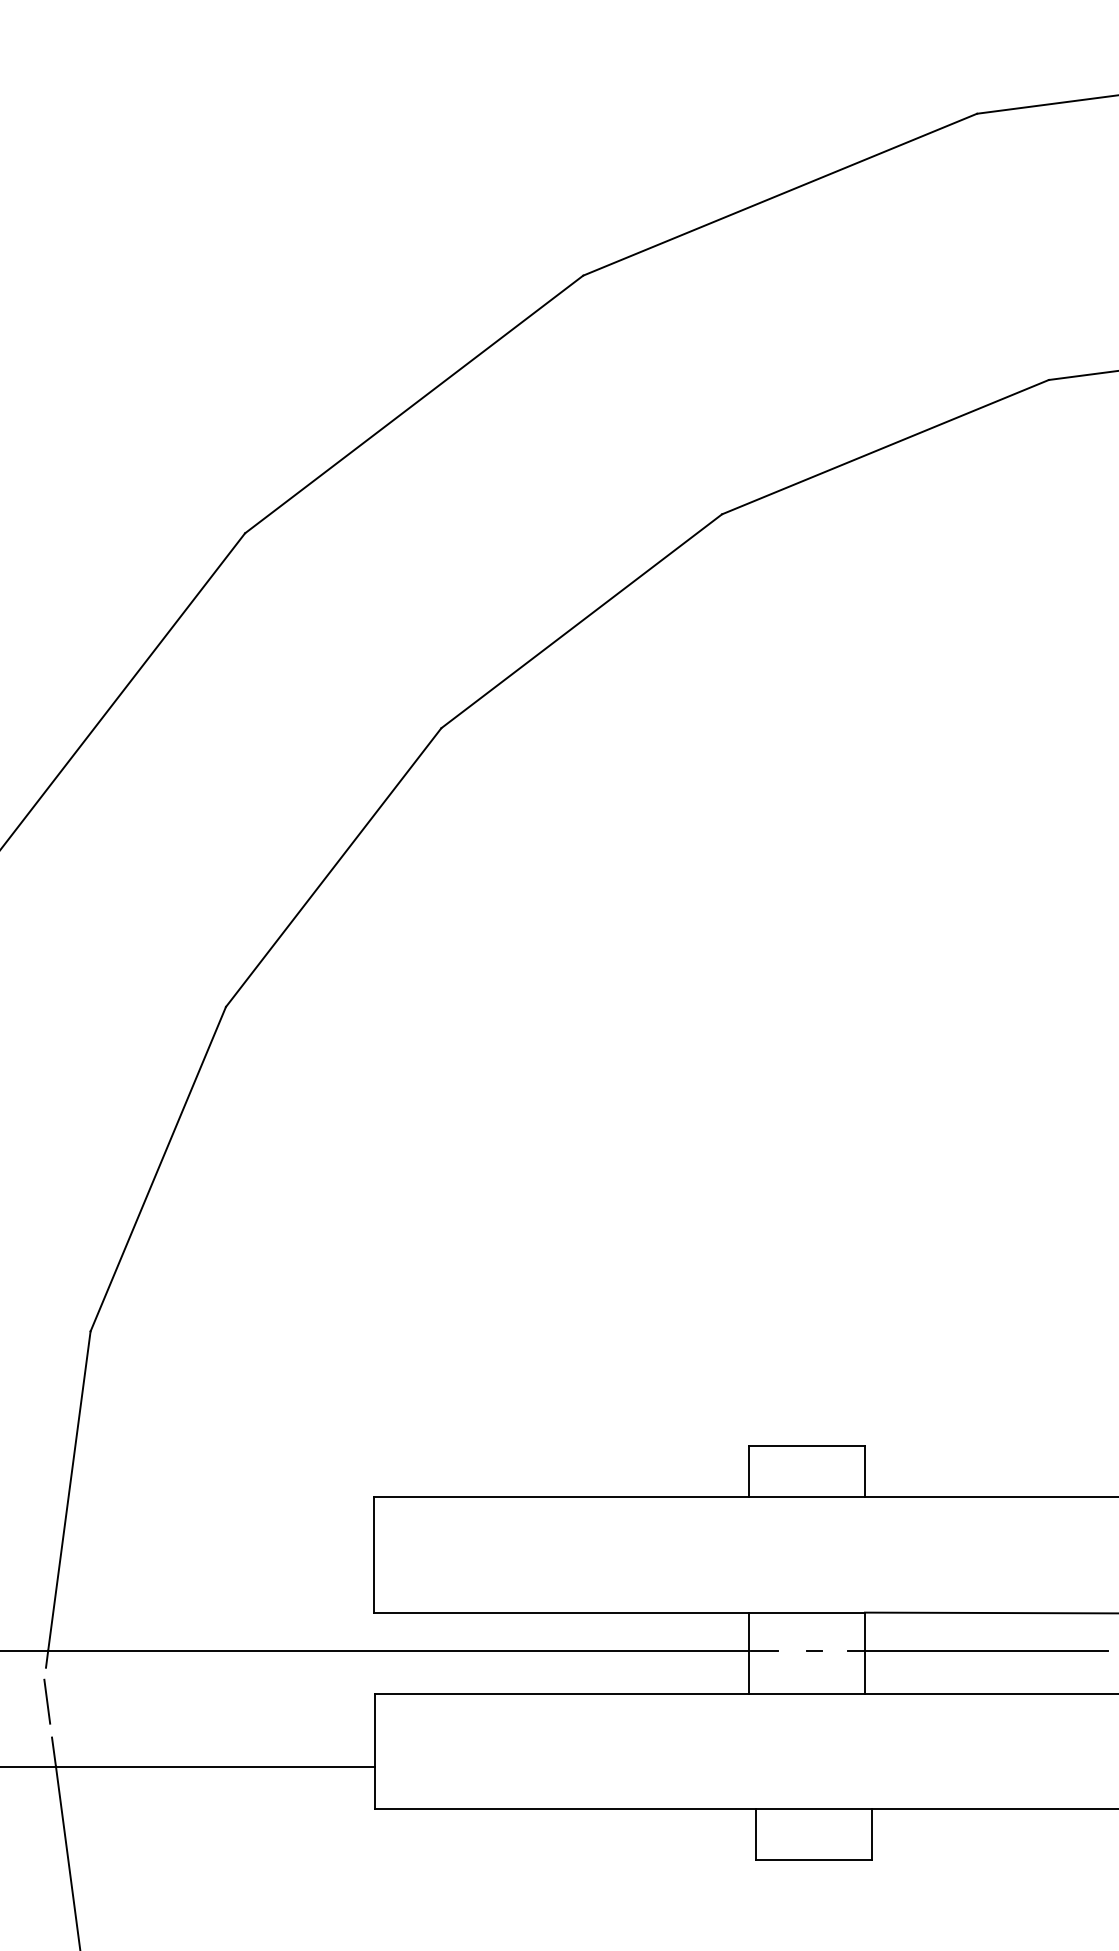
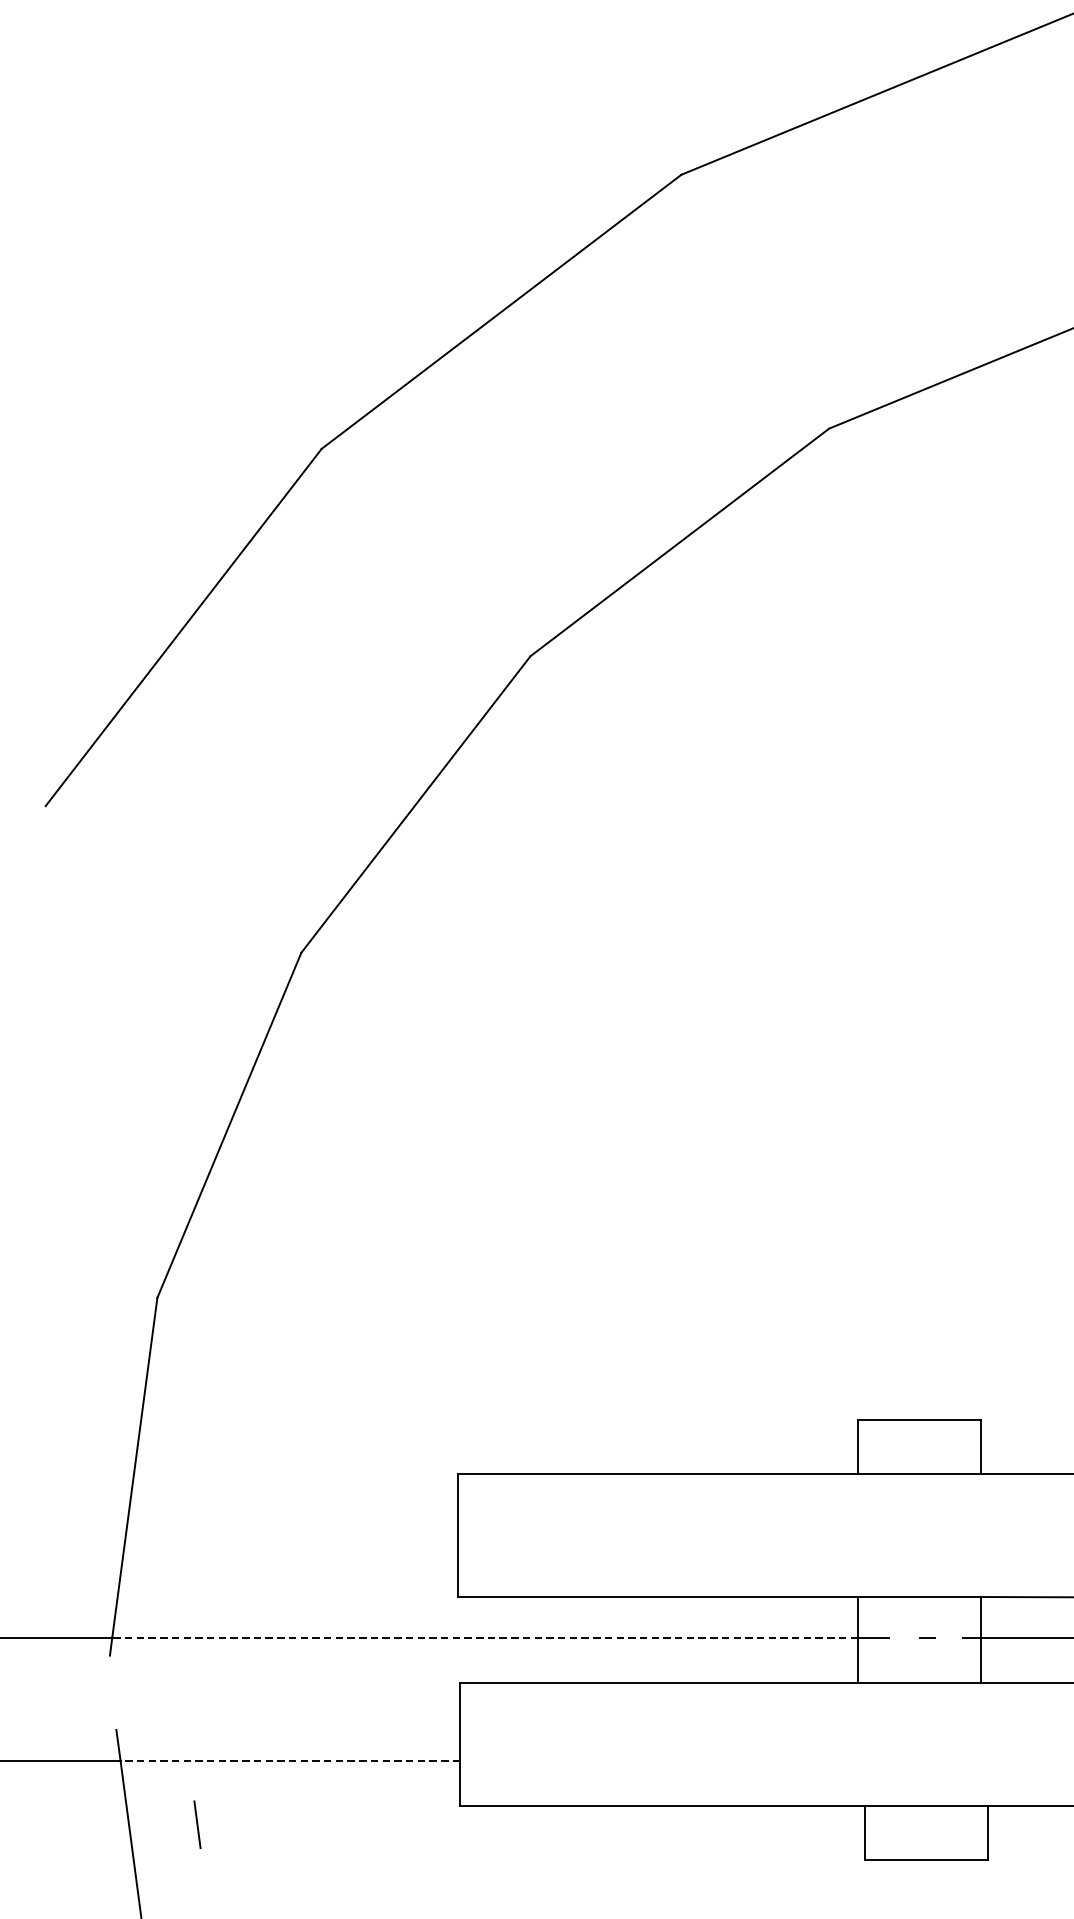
line: (398, 1650) -> (484, 1637), solid -> dashed
line: (47, 1701) -> (197, 1824), moved
line: (215, 1766) -> (290, 1760), solid -> dashed

